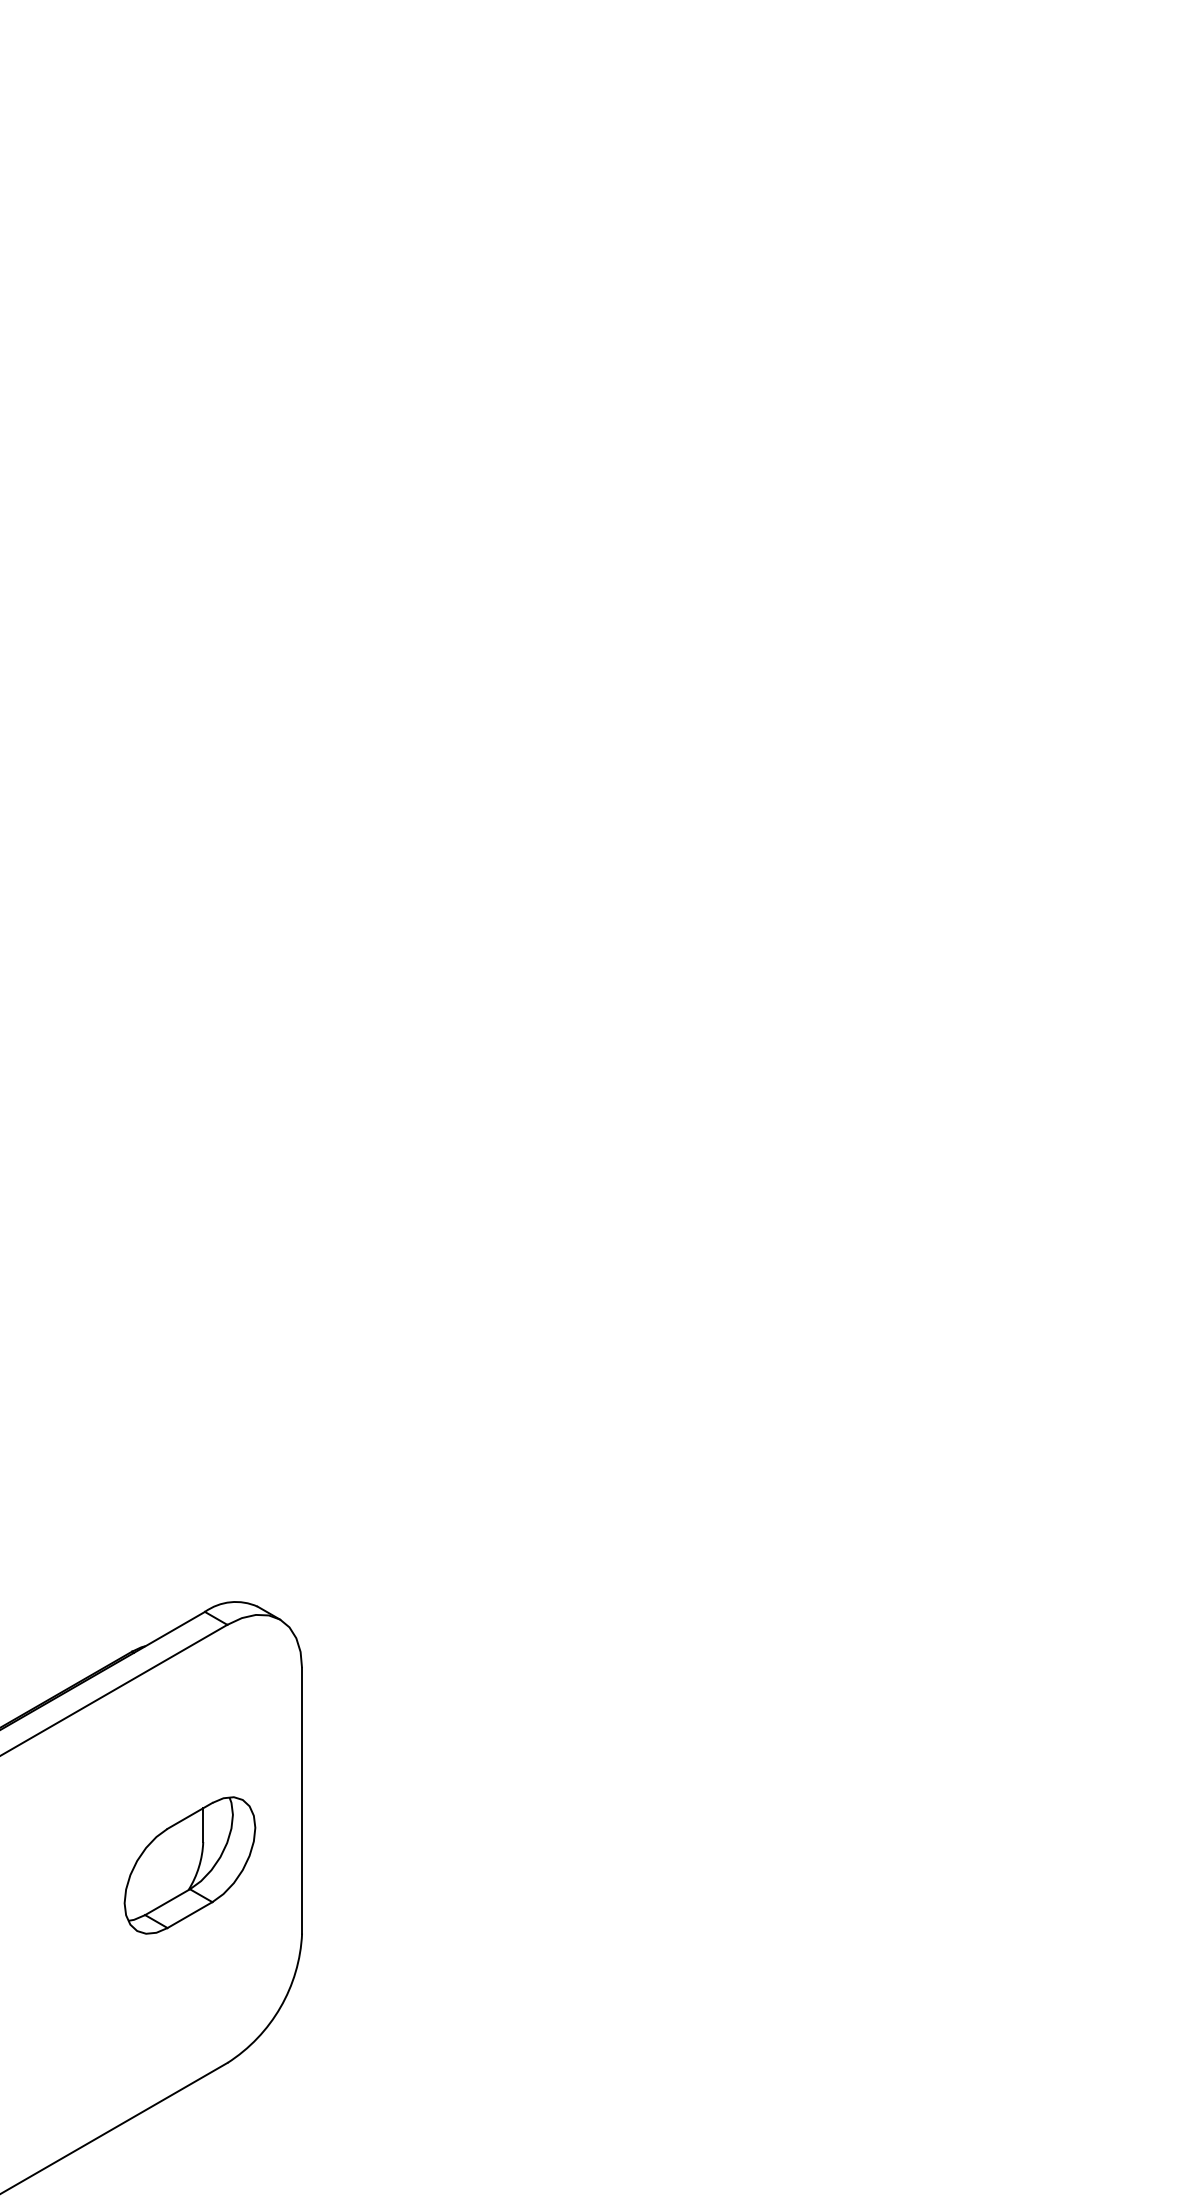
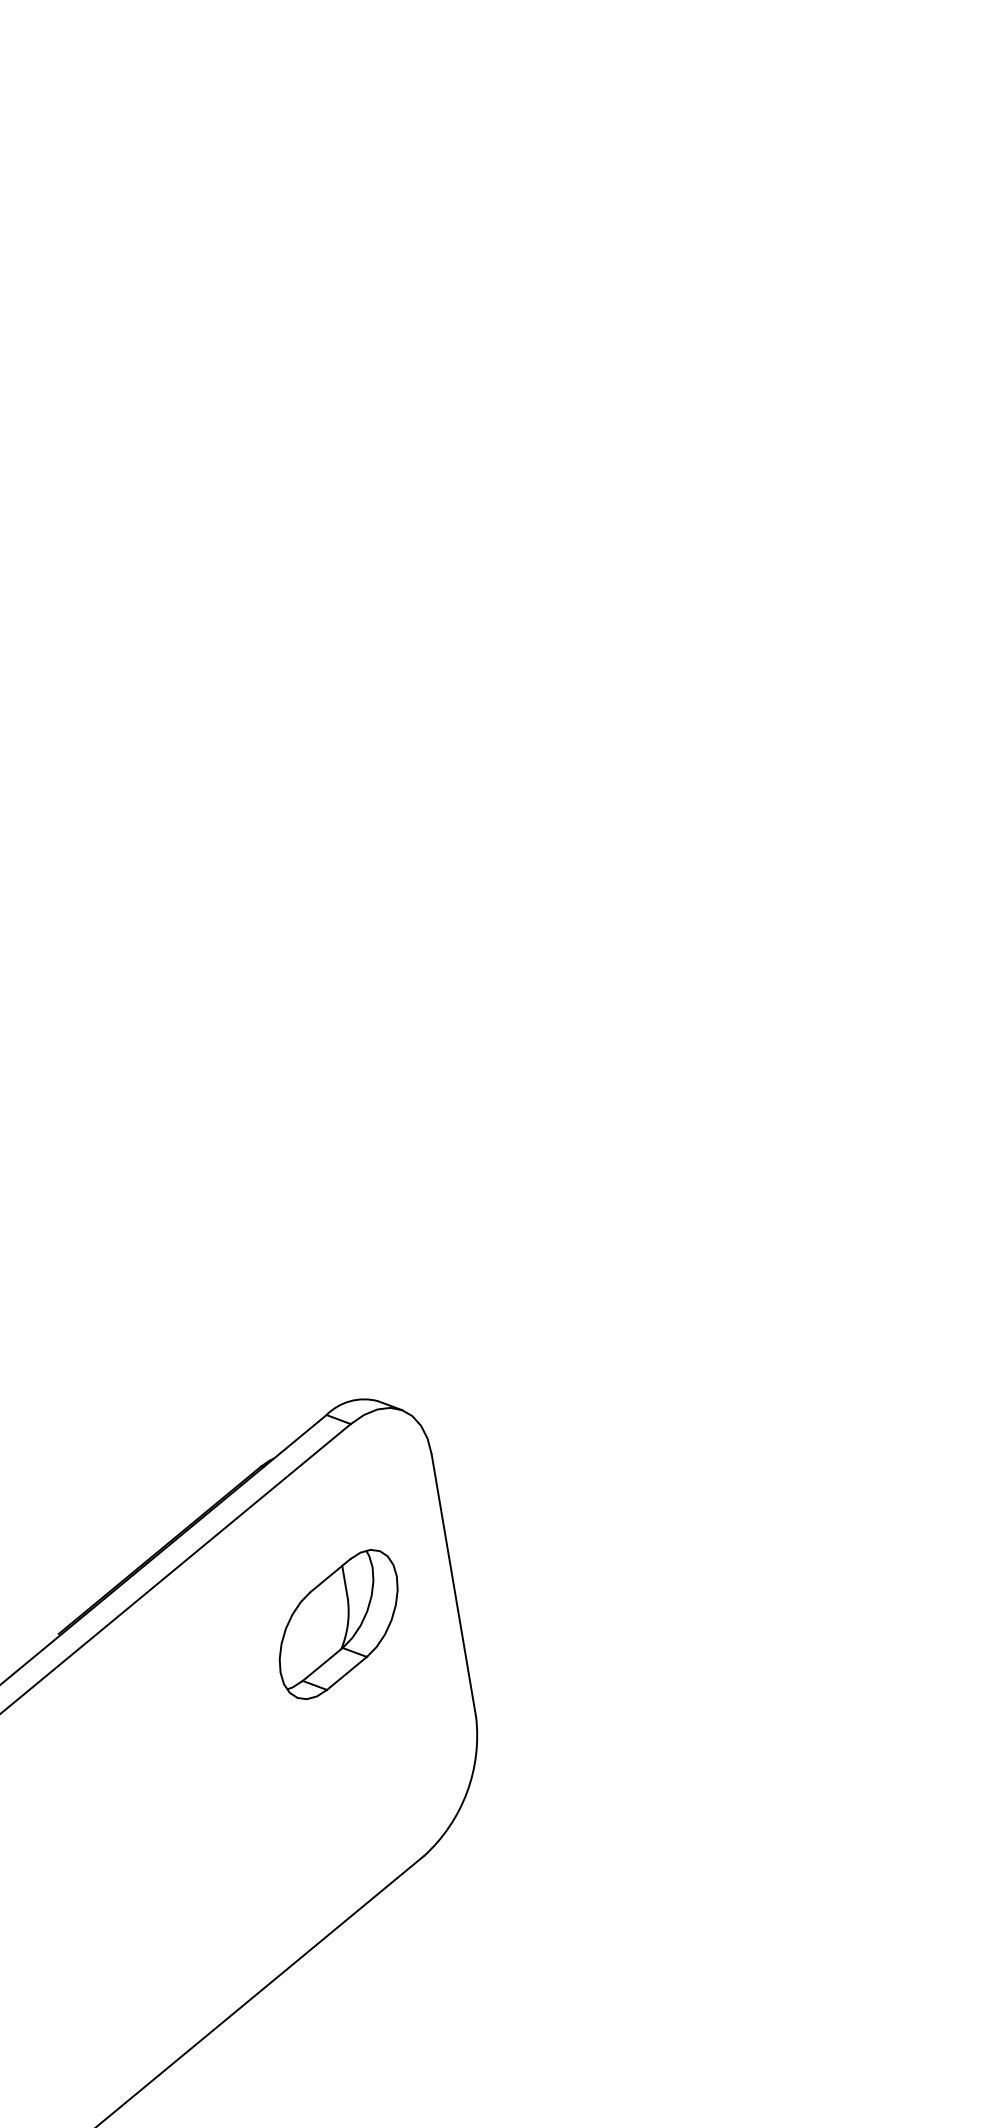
part: (189, 1865) -> (338, 1624), moved

